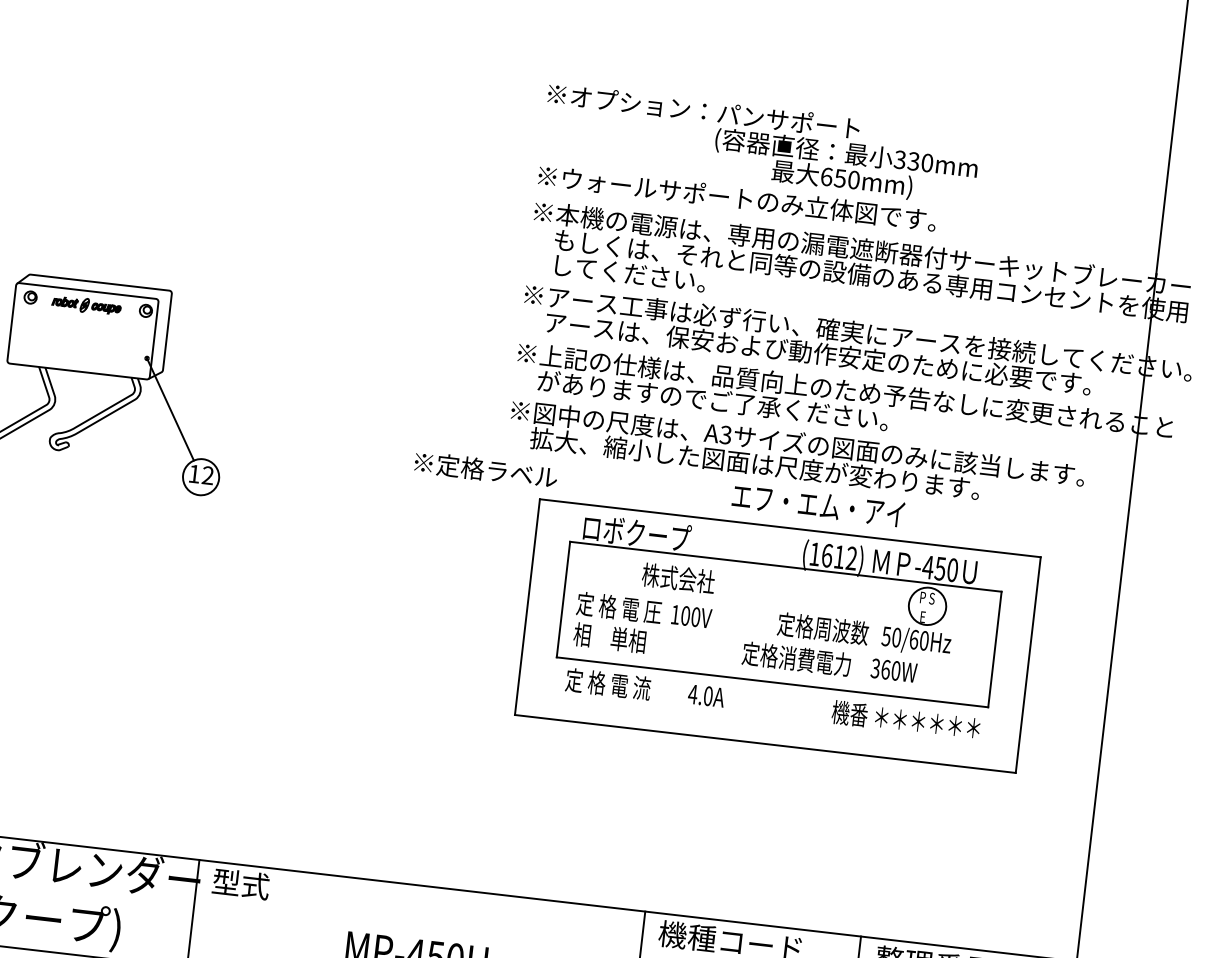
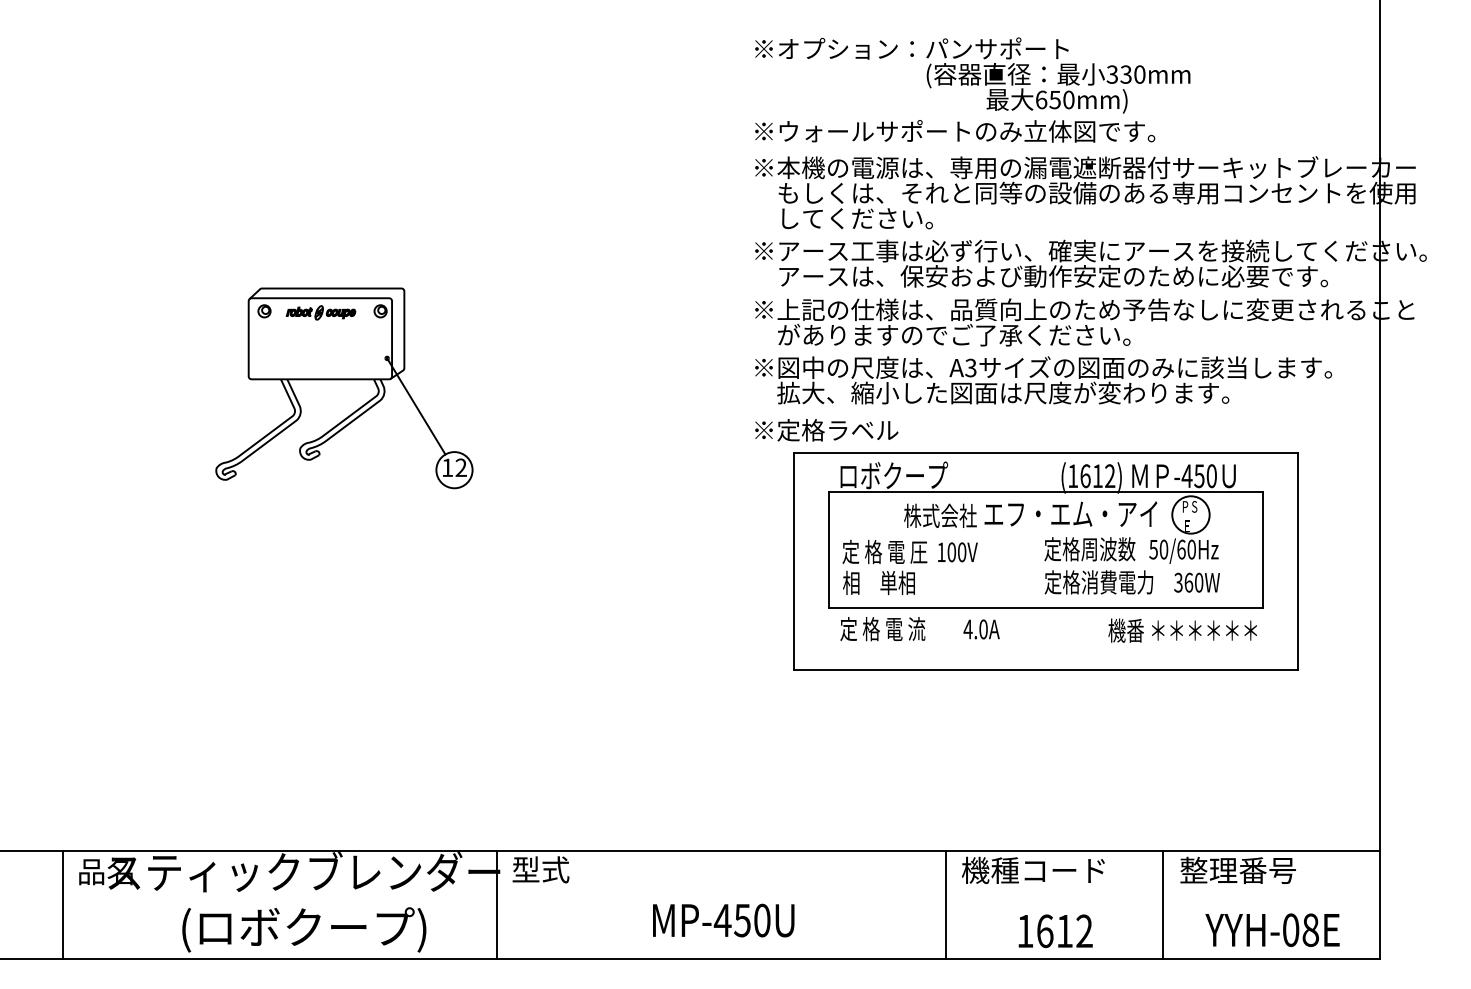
text: (485, 470) -> (826, 430), moved
text: (818, 504) -> (1070, 513), moved
text: (828, 662) -> (1131, 582), moved

